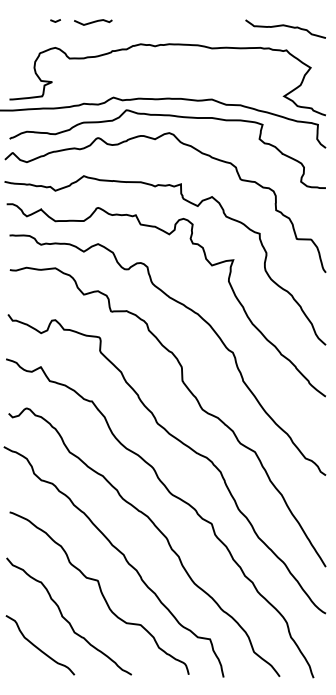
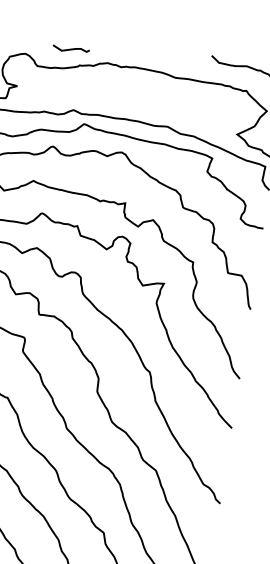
line: (54, 20) -> (28, 27), removed
curve: (93, 22) -> (71, 49), moved

